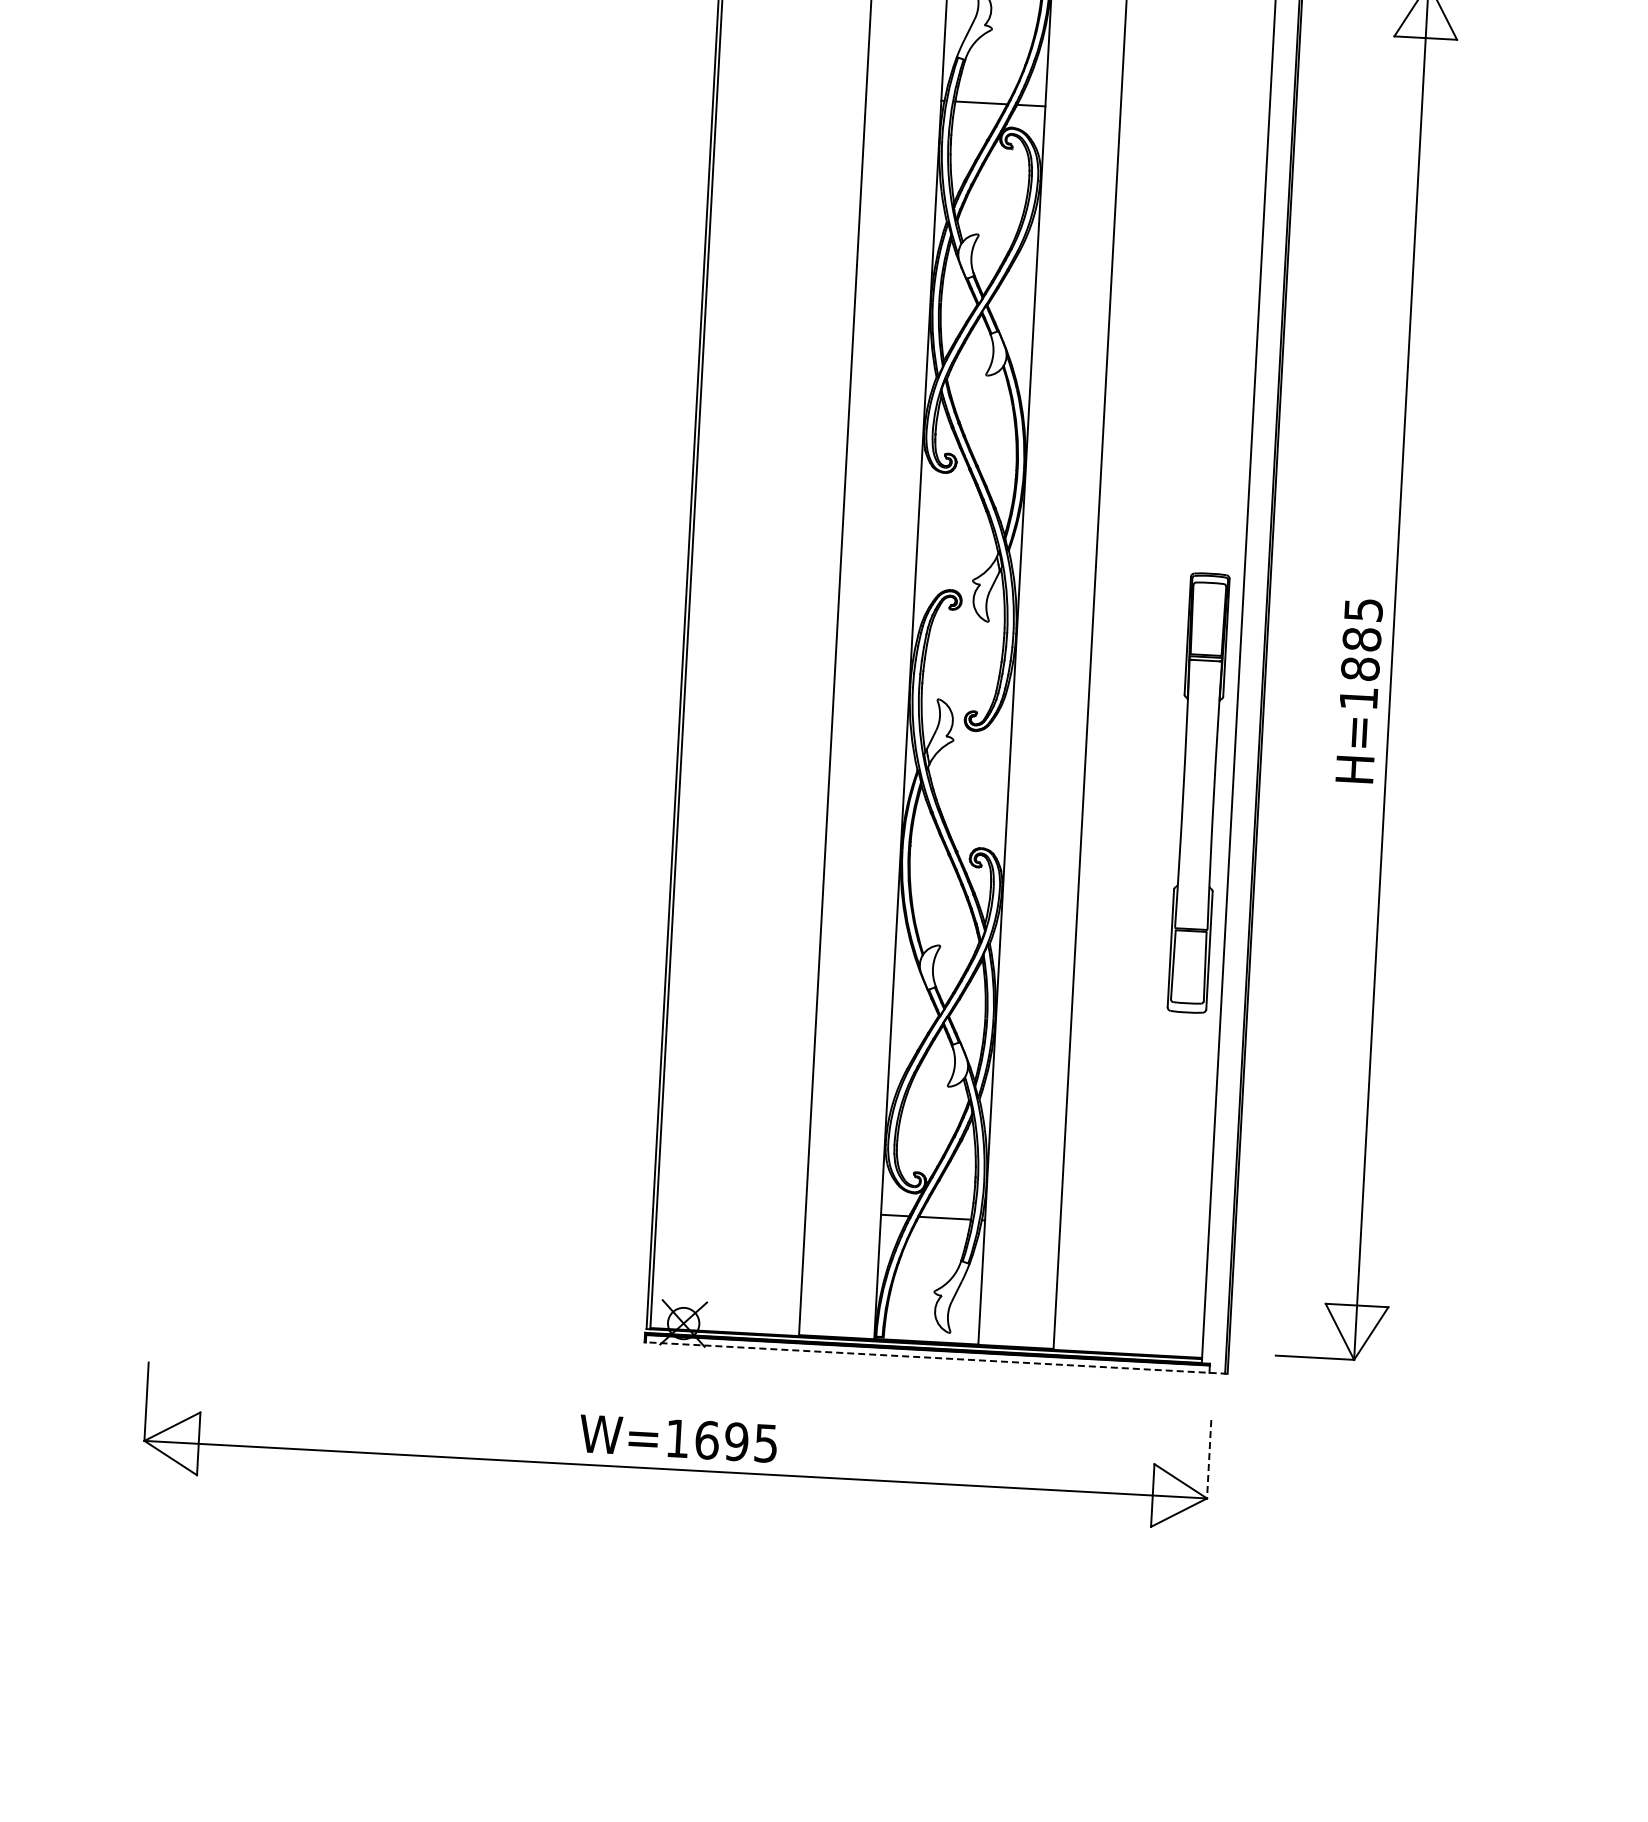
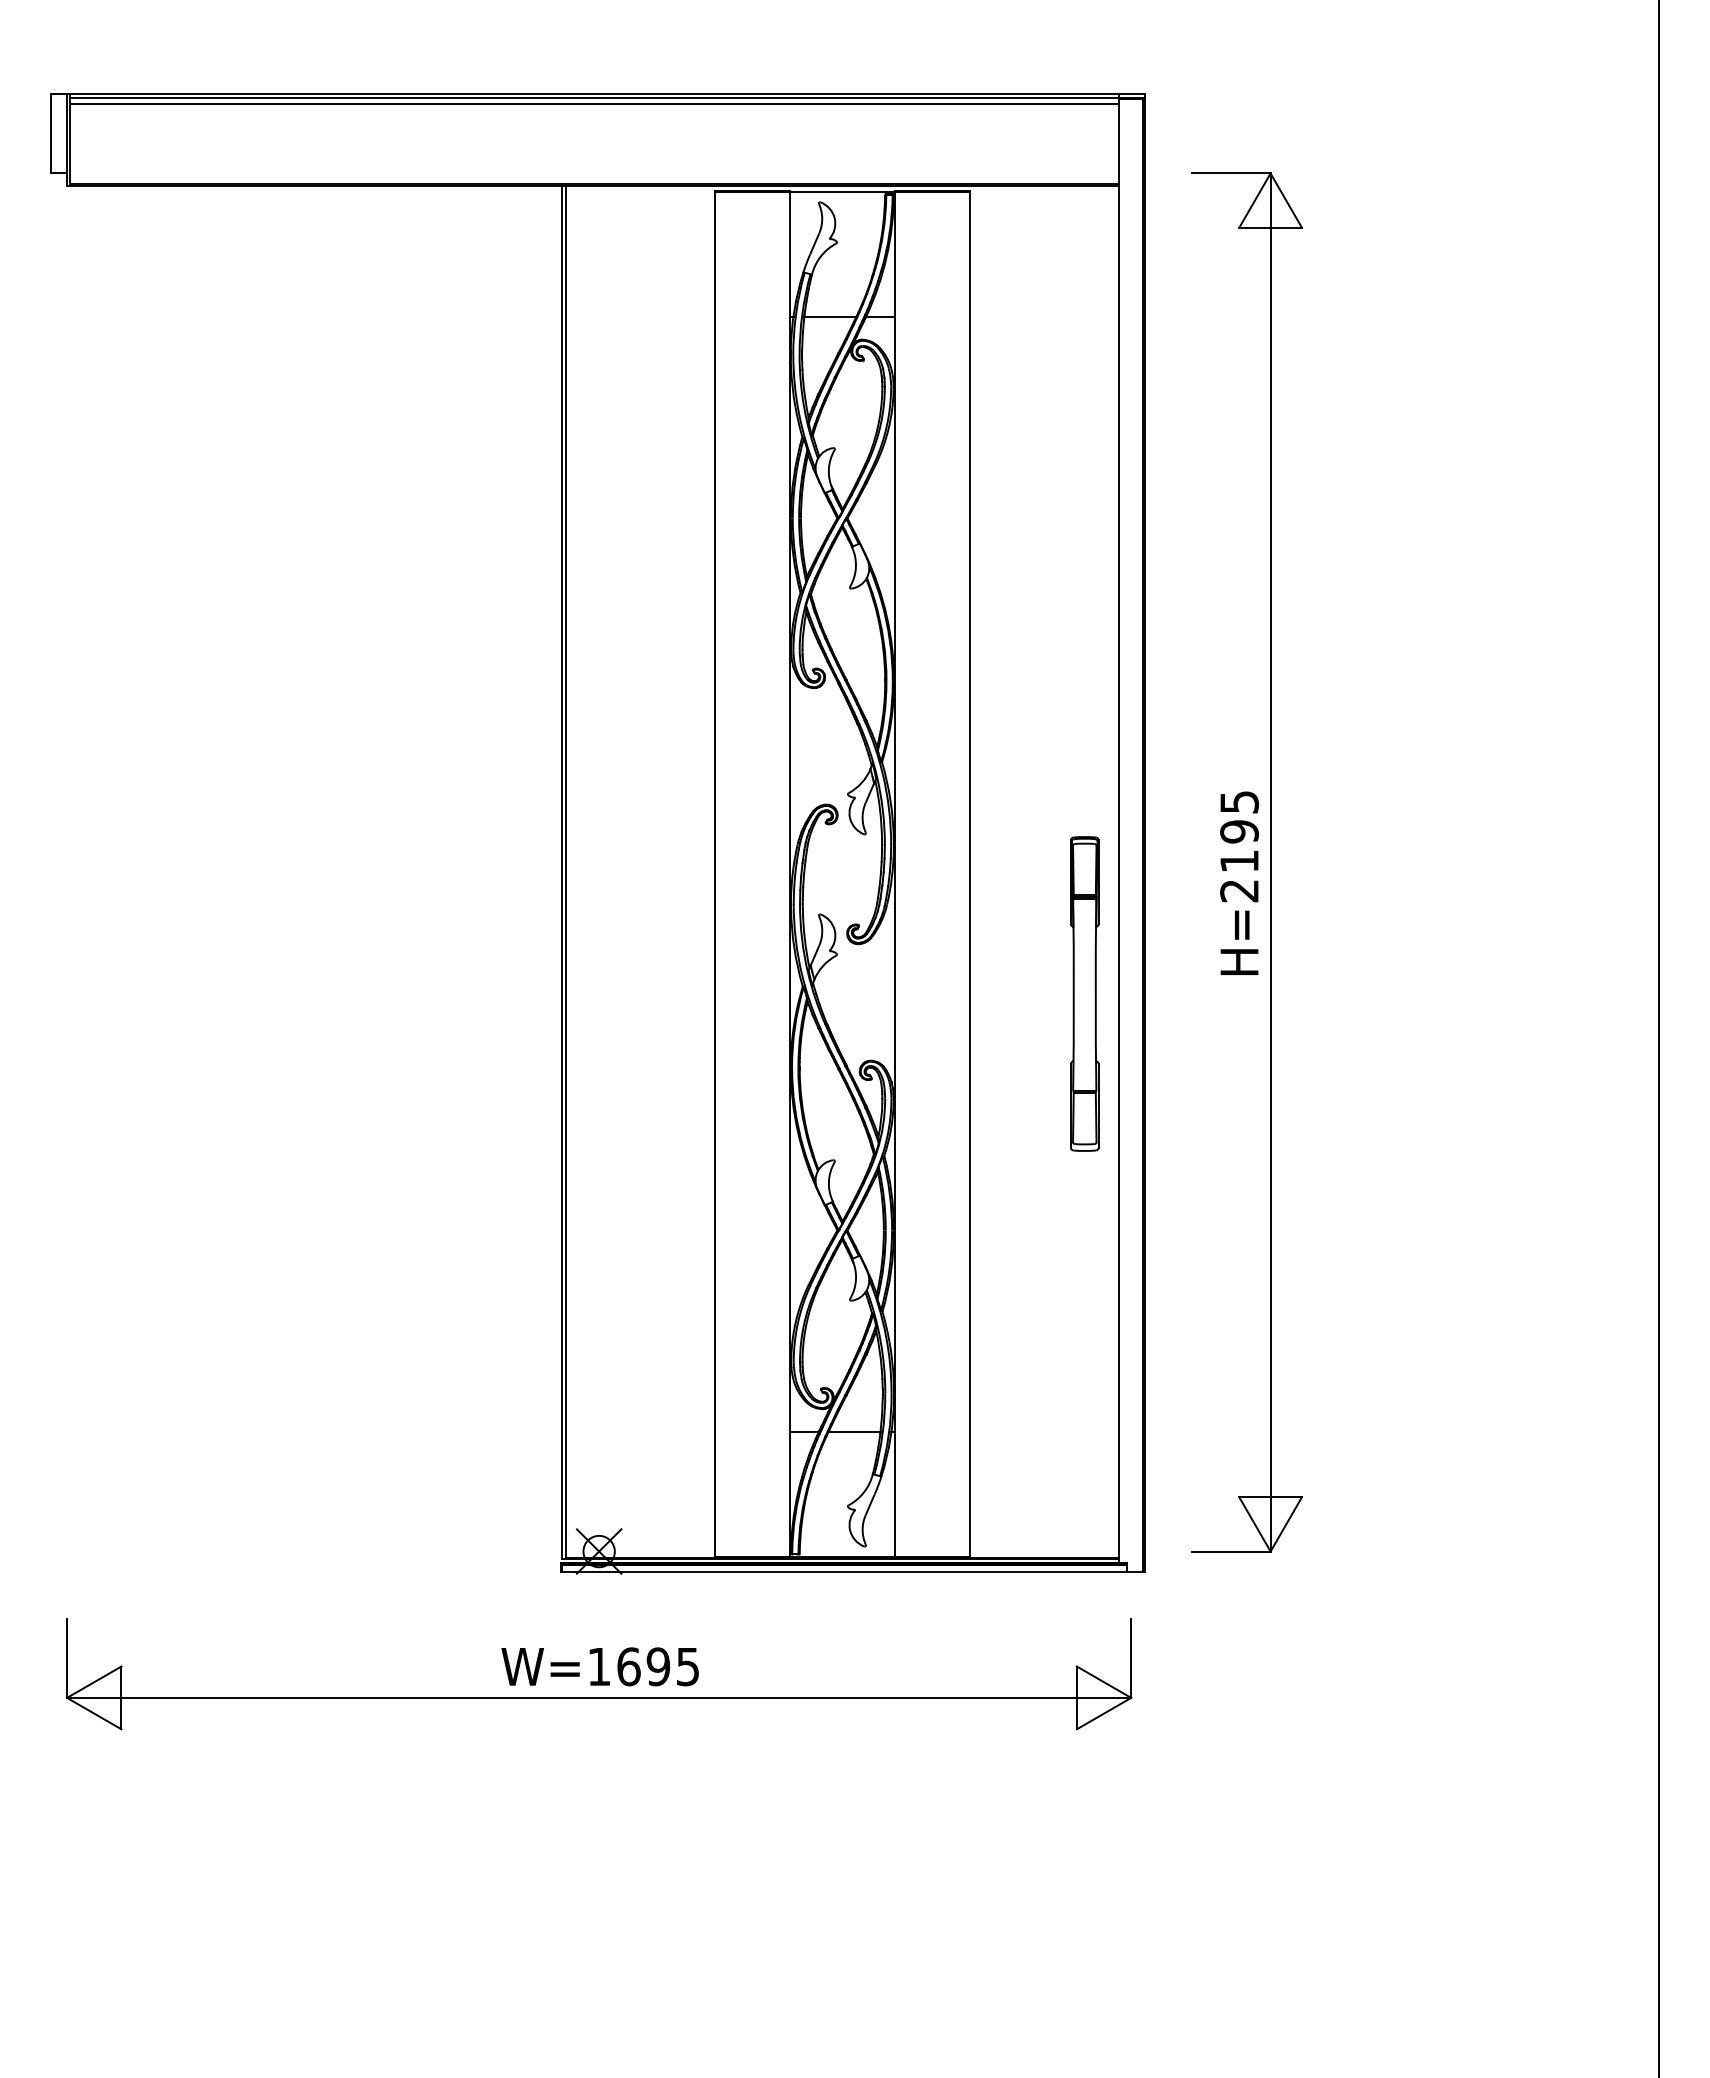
text: (1360, 669) -> (1239, 861), H=1885 -> H=2195
part: (1198, 792) -> (1084, 993), size x0.71
line: (936, 1358) -> (853, 1572), dashed -> solid
line: (1209, 1460) -> (1131, 1659), dashed -> solid

